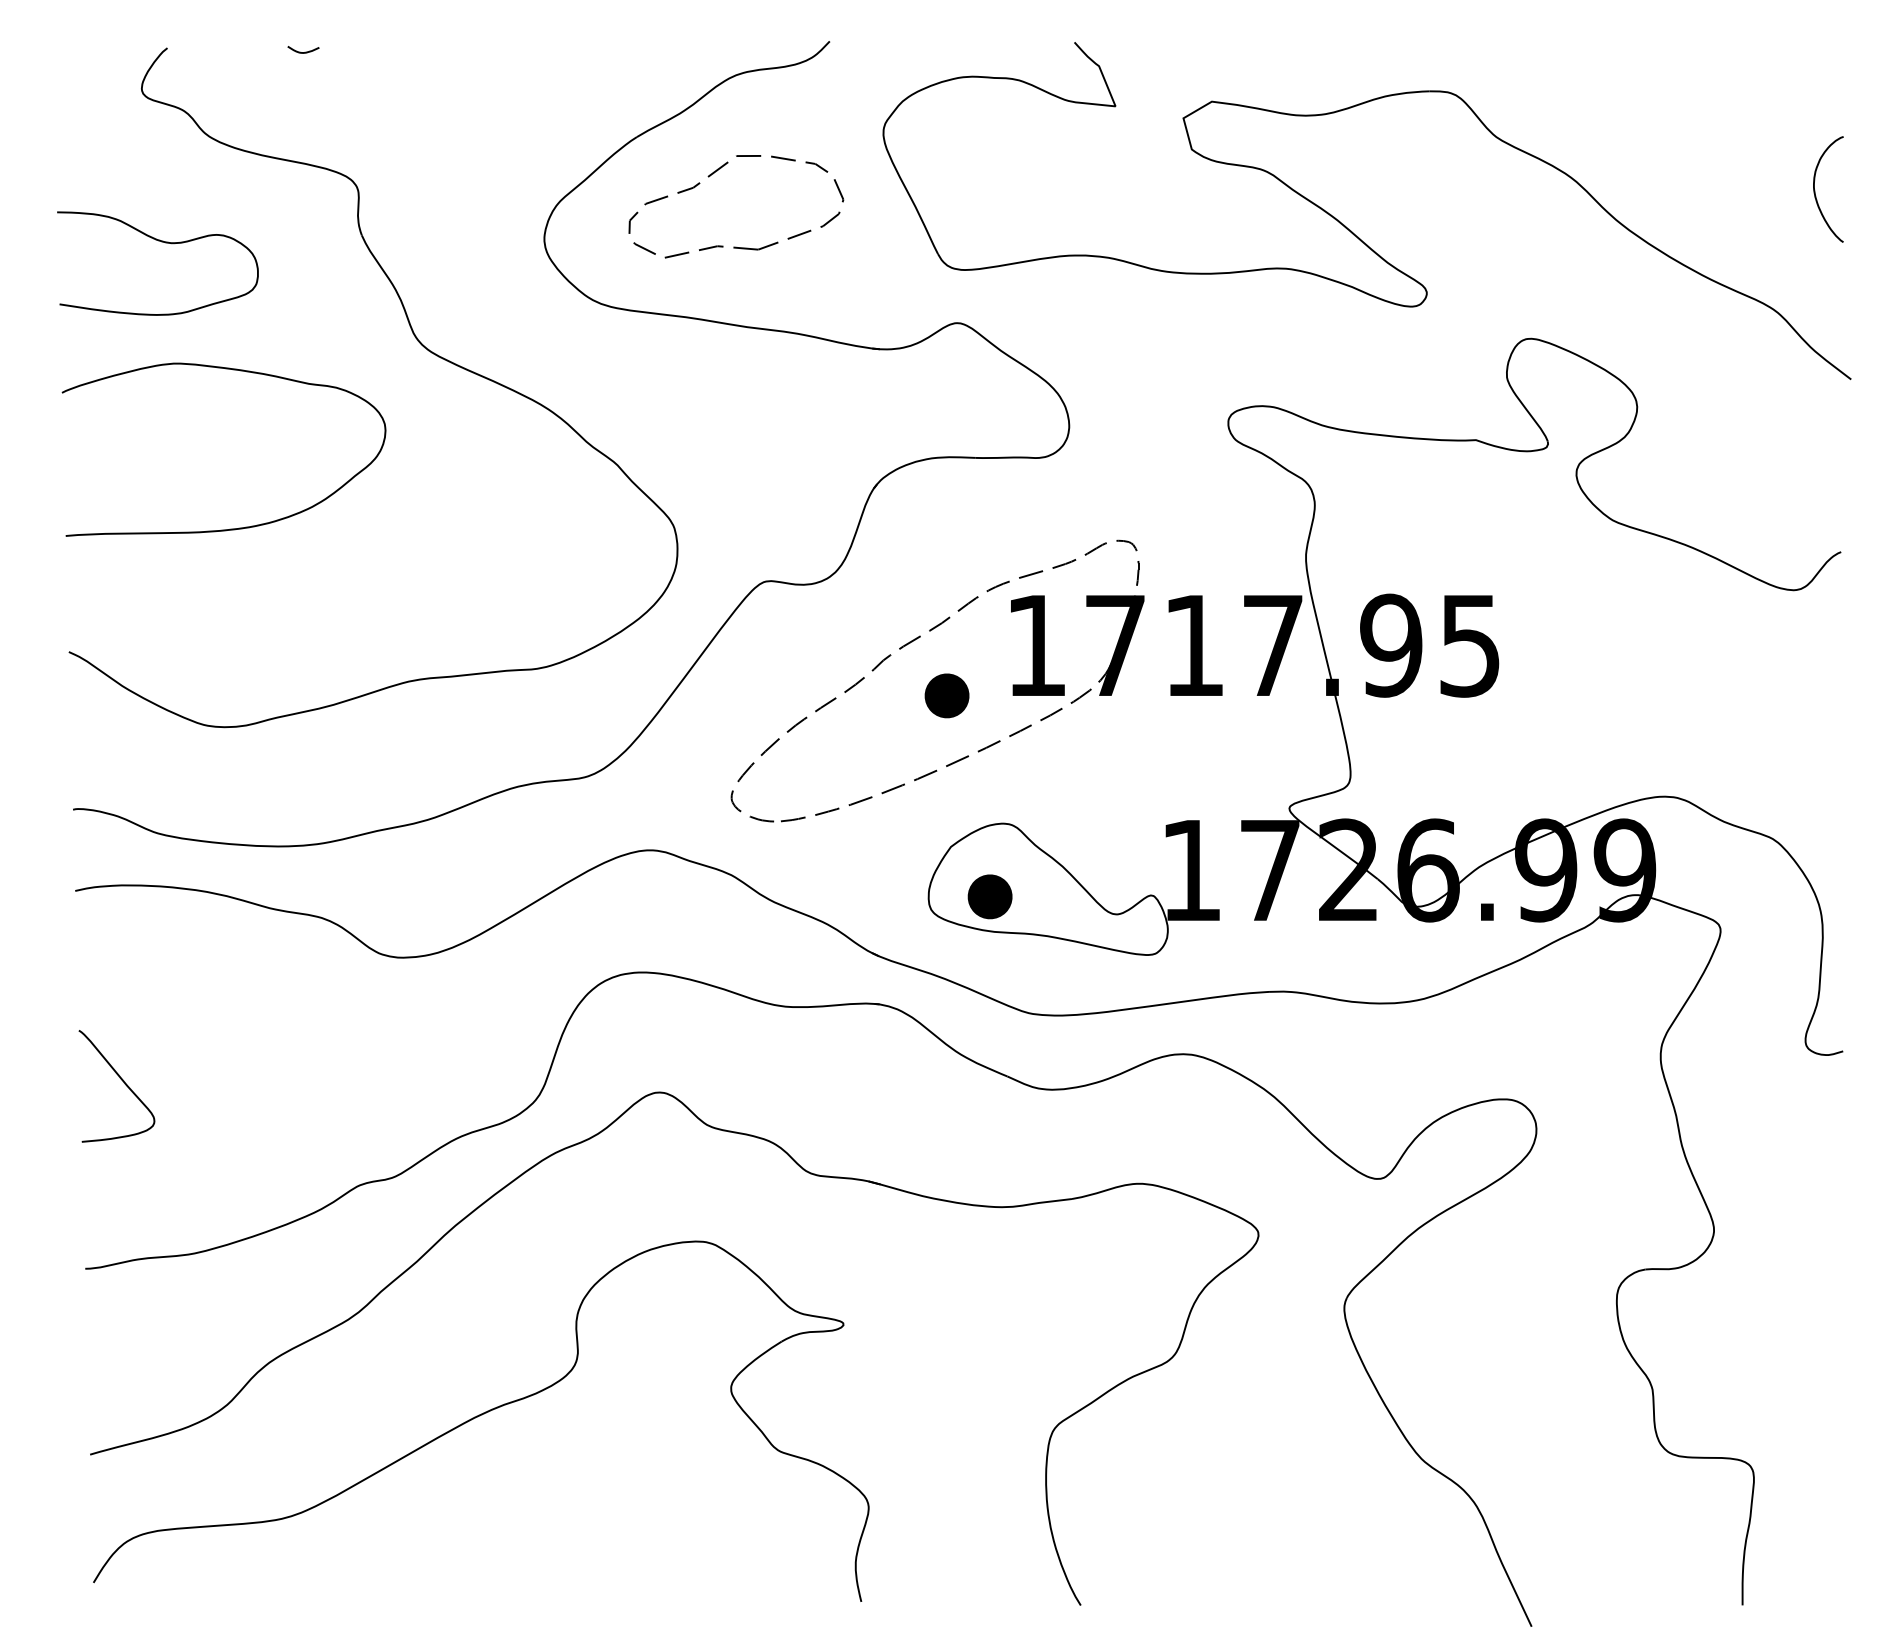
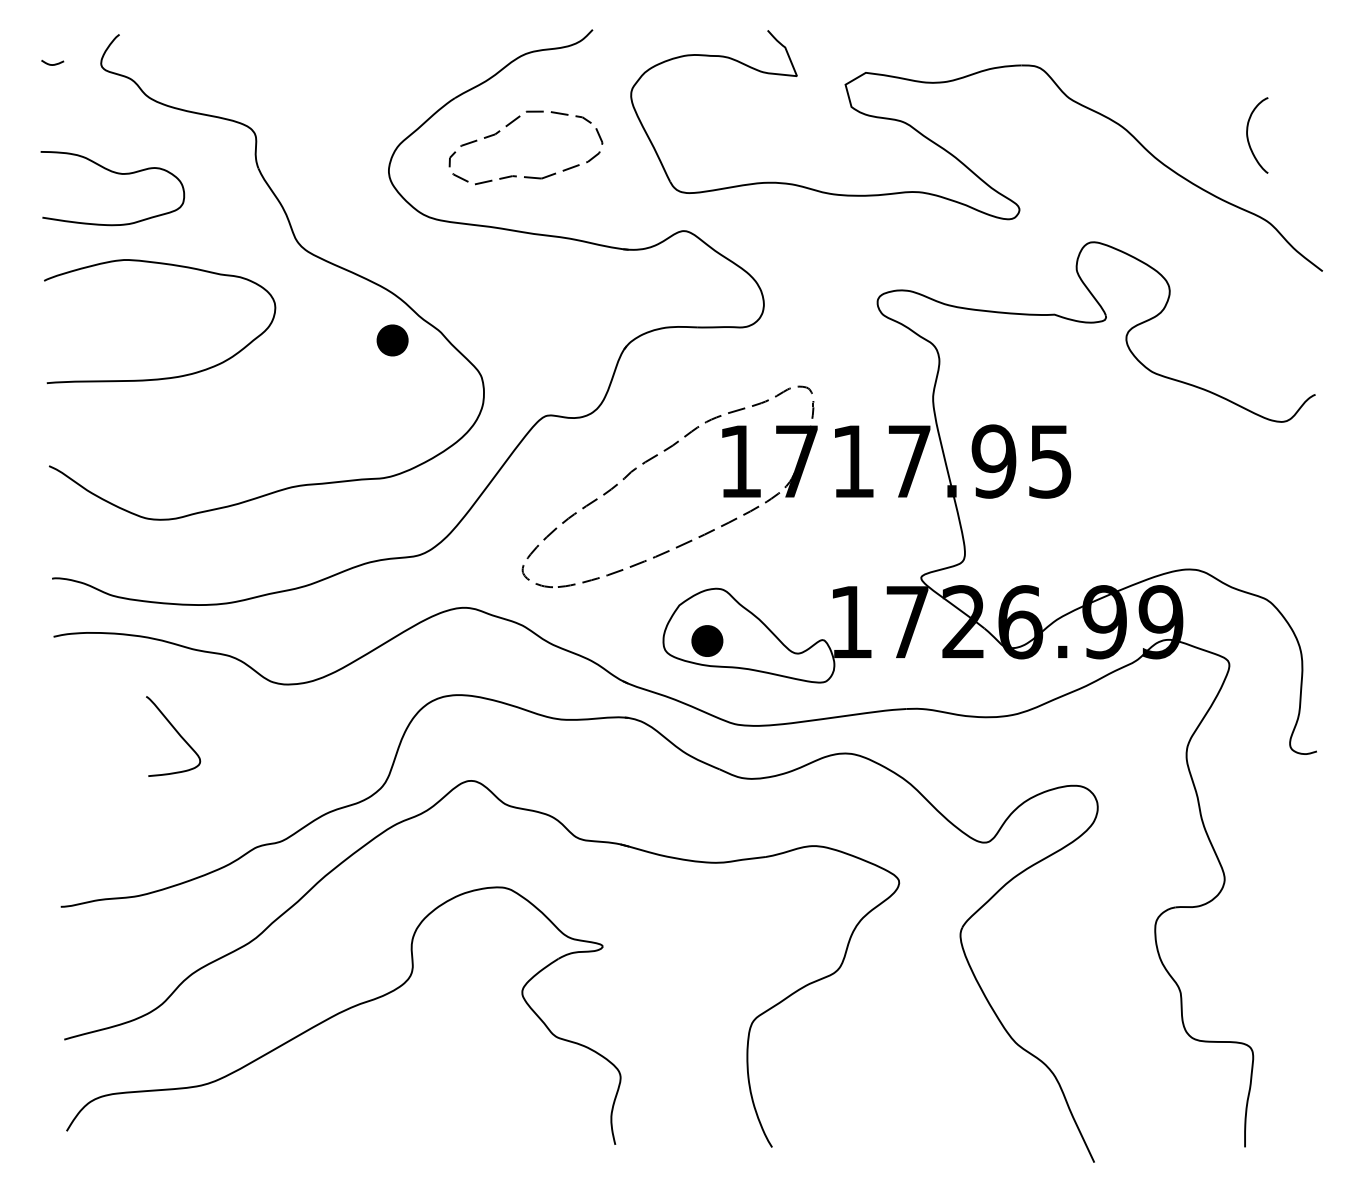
curve: (303, 52) -> (52, 64), moved
curve: (1815, 189) -> (1248, 135), moved
part: (946, 695) -> (392, 340), moved
curve: (121, 1080) -> (176, 732), moved

